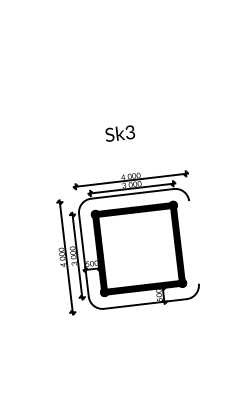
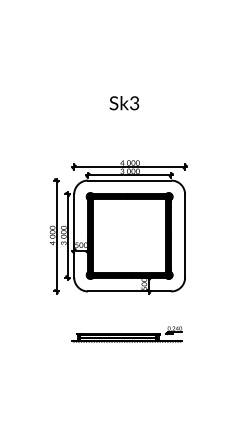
text: (120, 133) -> (124, 103), moved
line: (194, 241) -> (185, 235), added
part: (147, 347) -> (126, 334), added

